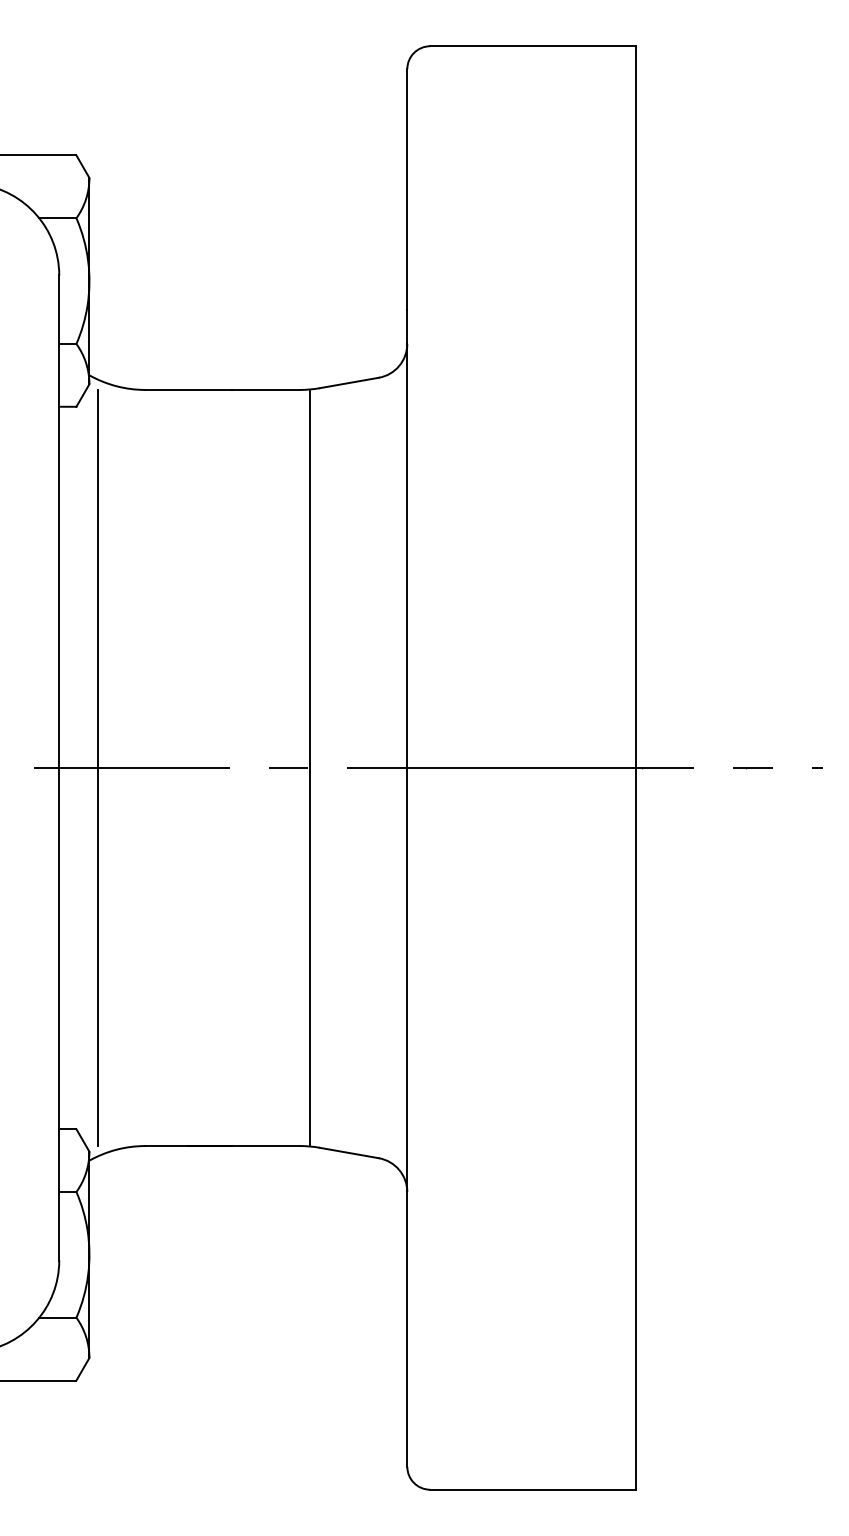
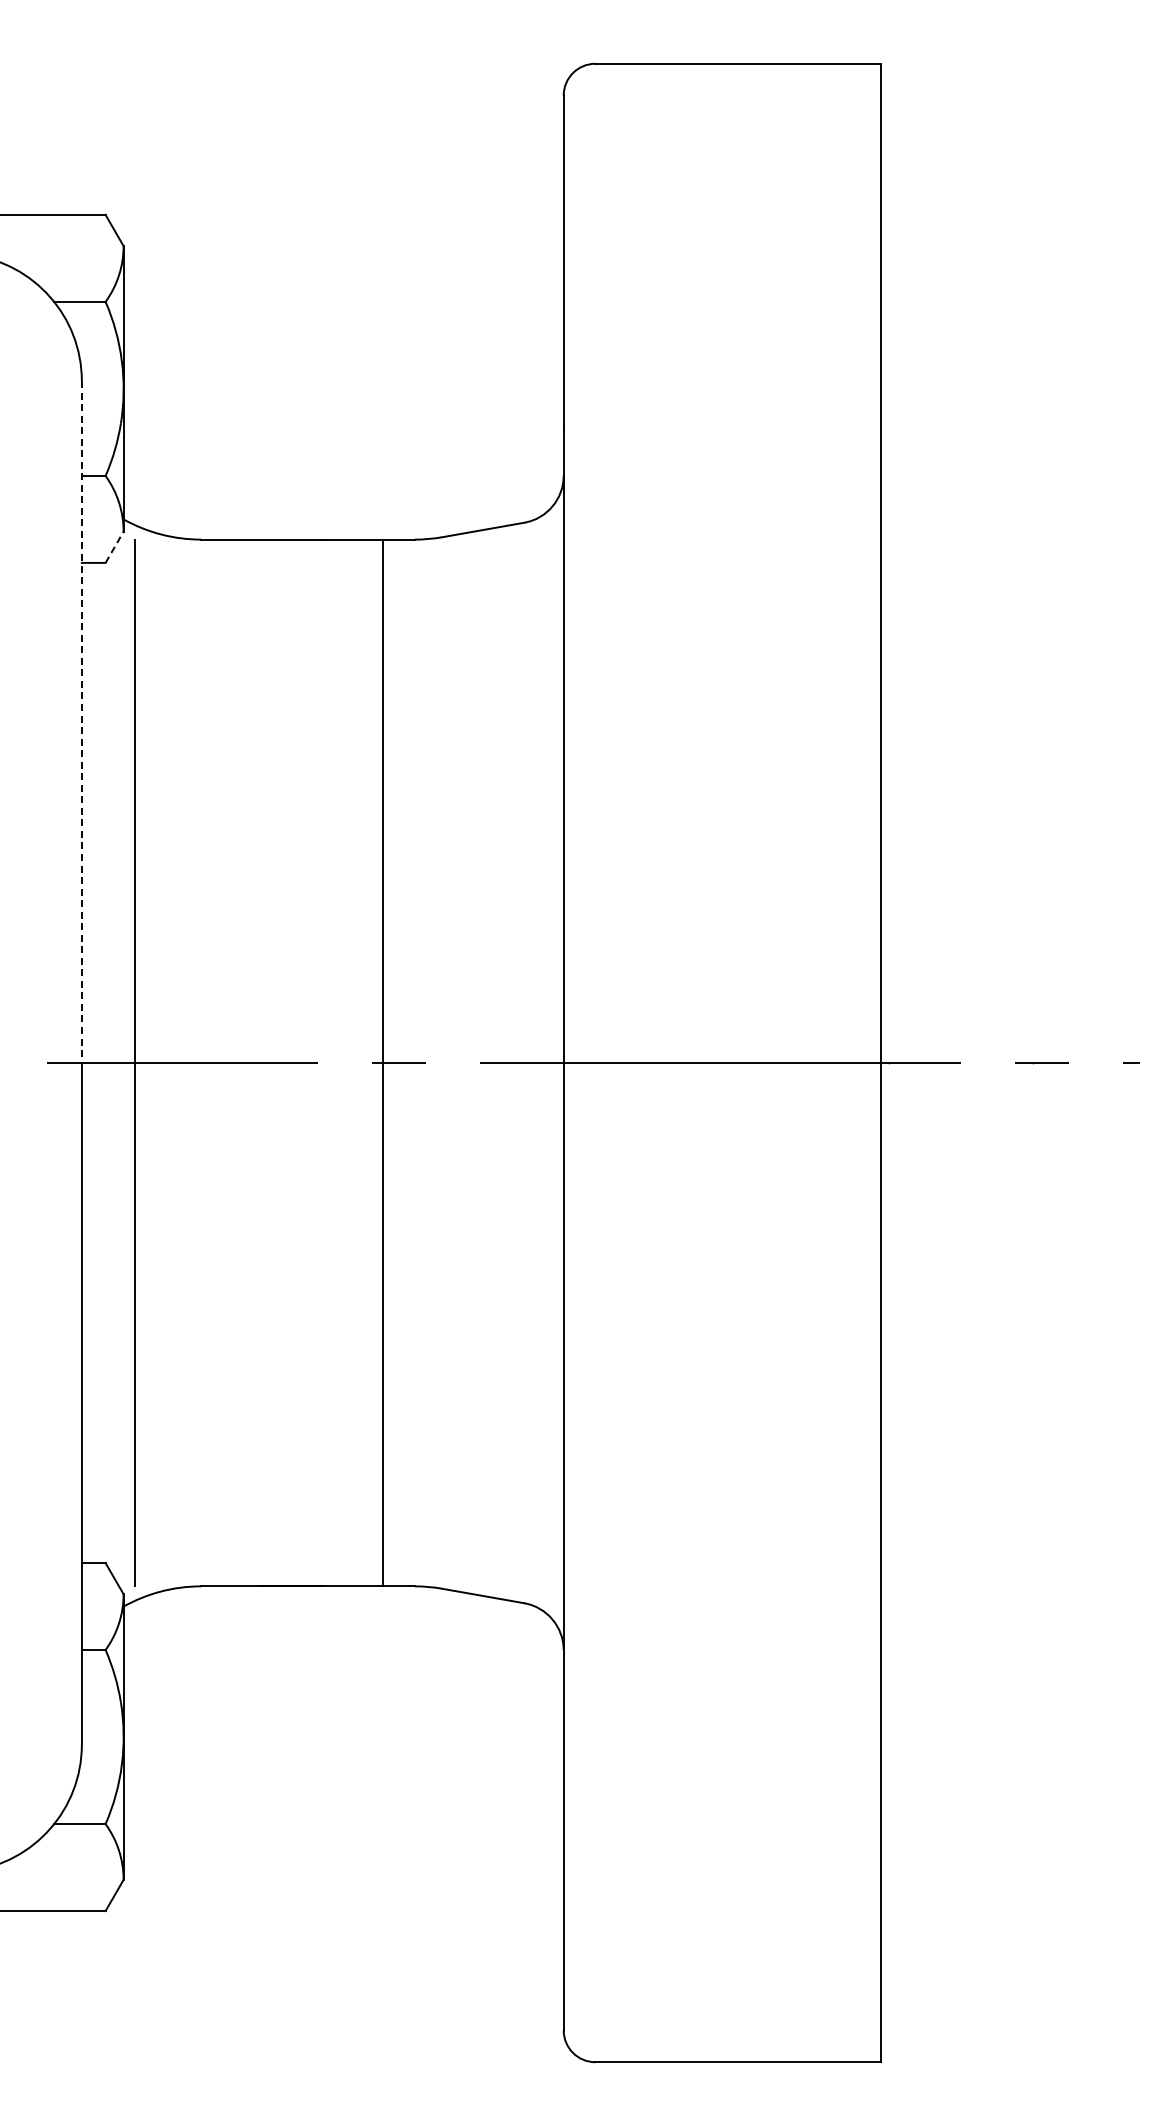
line: (82, 394) -> (114, 546), solid -> dashed
line: (59, 522) -> (81, 722), solid -> dashed
line: (309, 767) -> (382, 1062), moved

